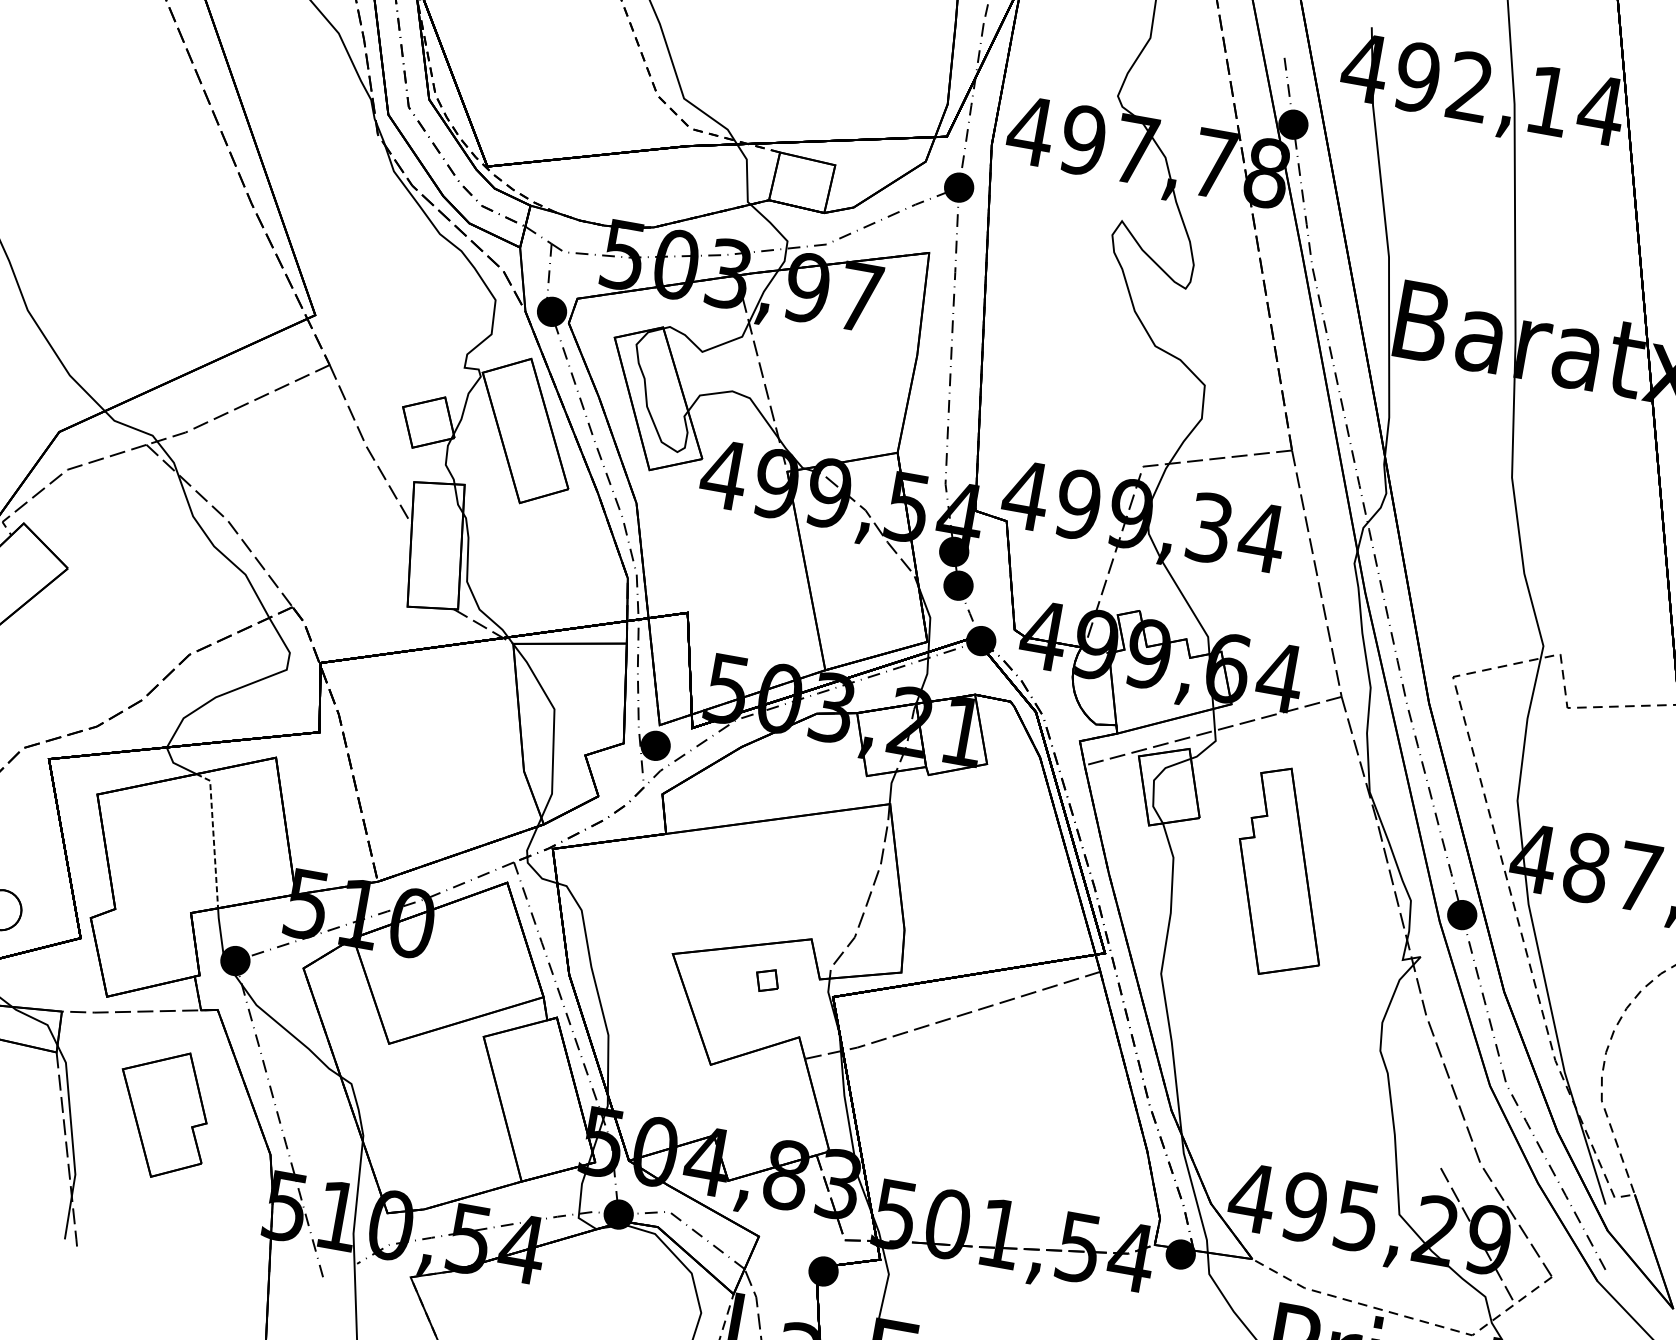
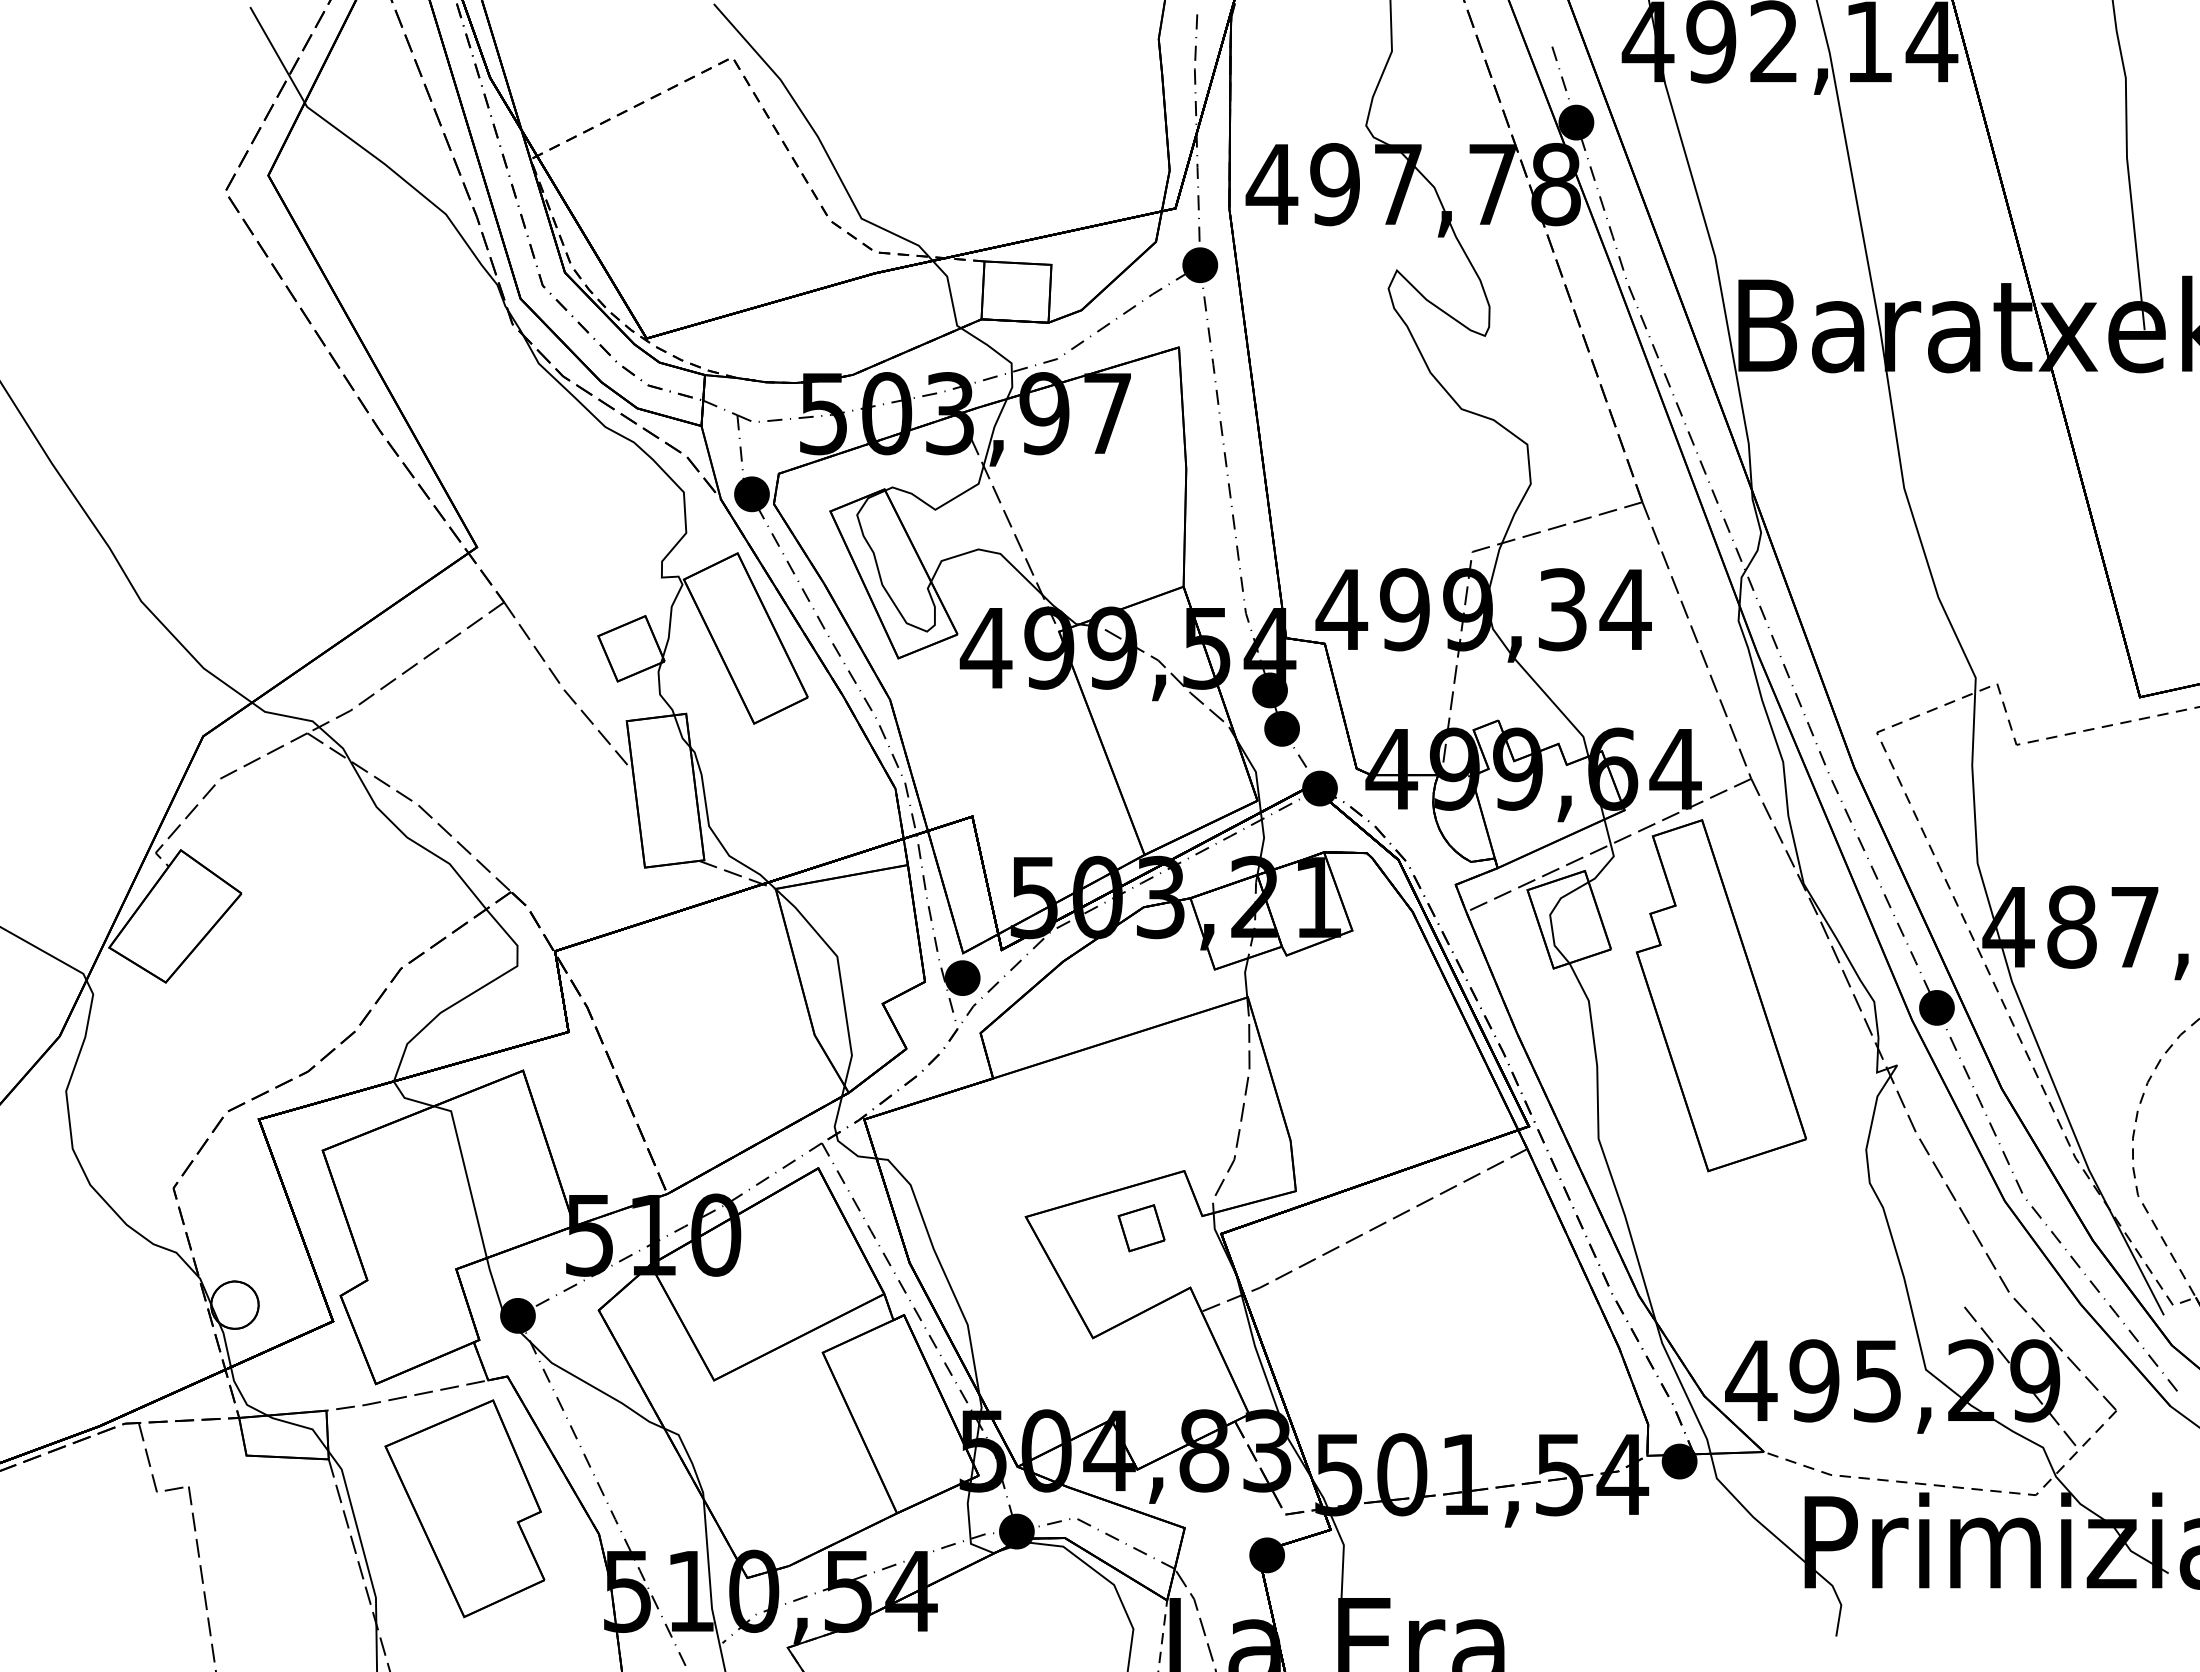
line: (213, 836) -> (466, 1175), dashed -> solid
part: (1284, 872) -> (1721, 995), size x1.43
part: (767, 980) -> (1141, 1228), size x1.67
part: (162, 1113) -> (464, 1508), size x1.43

